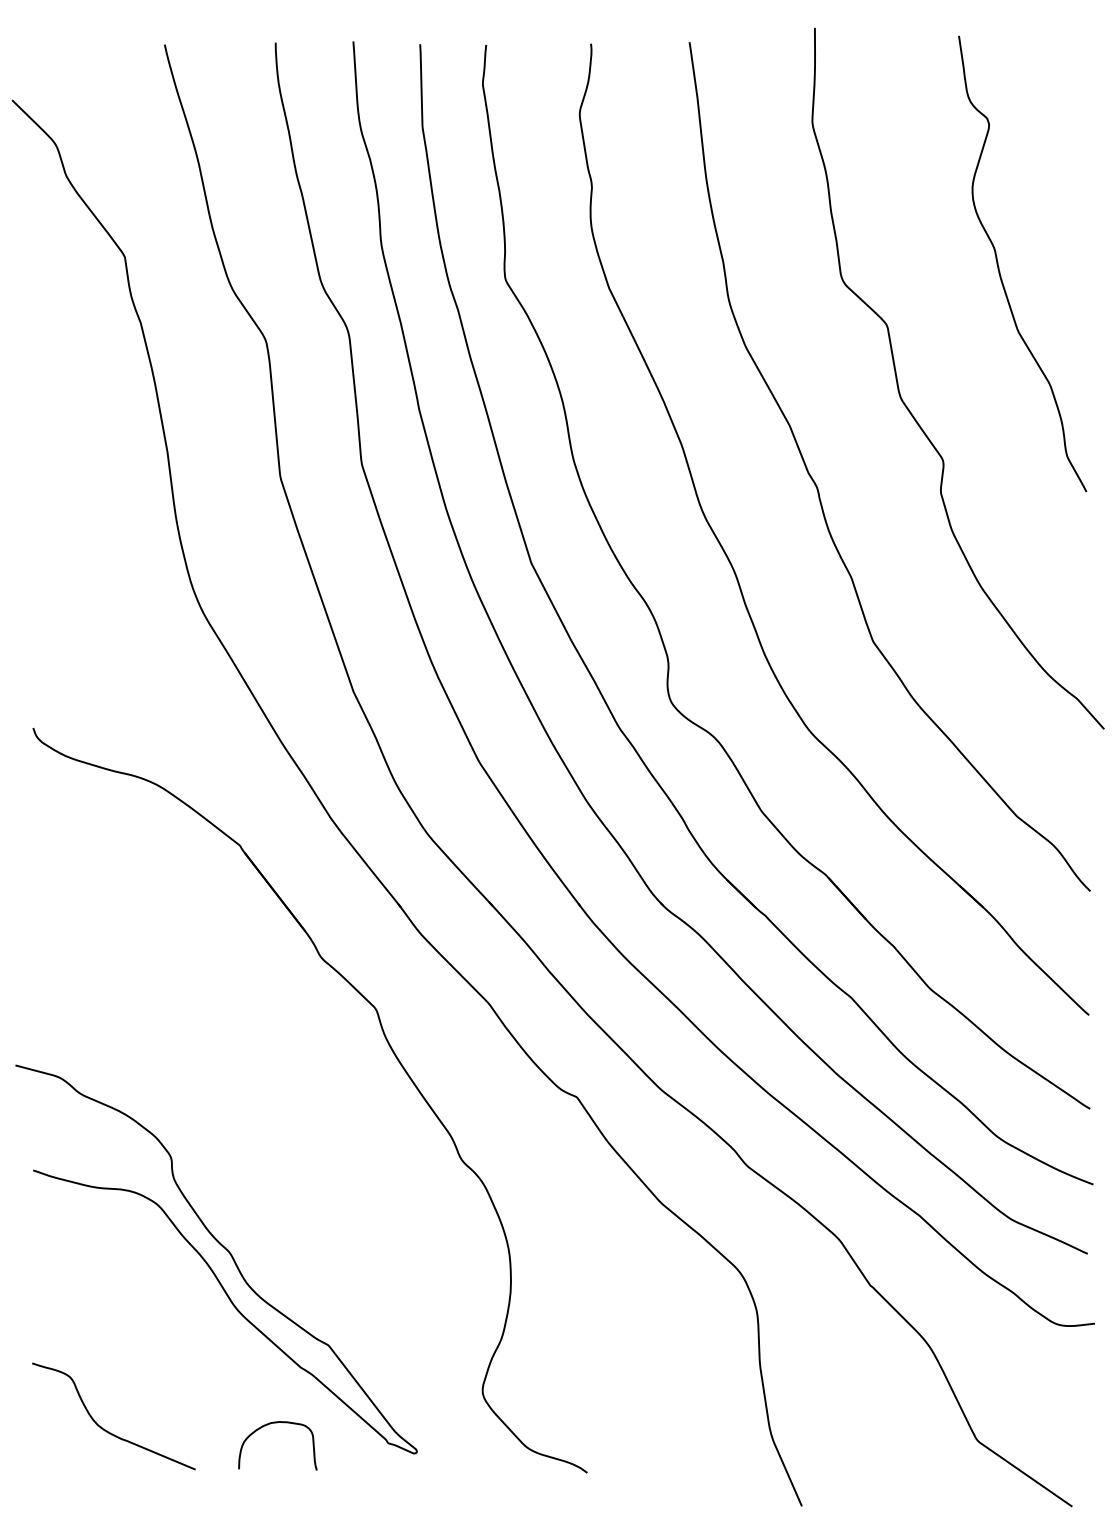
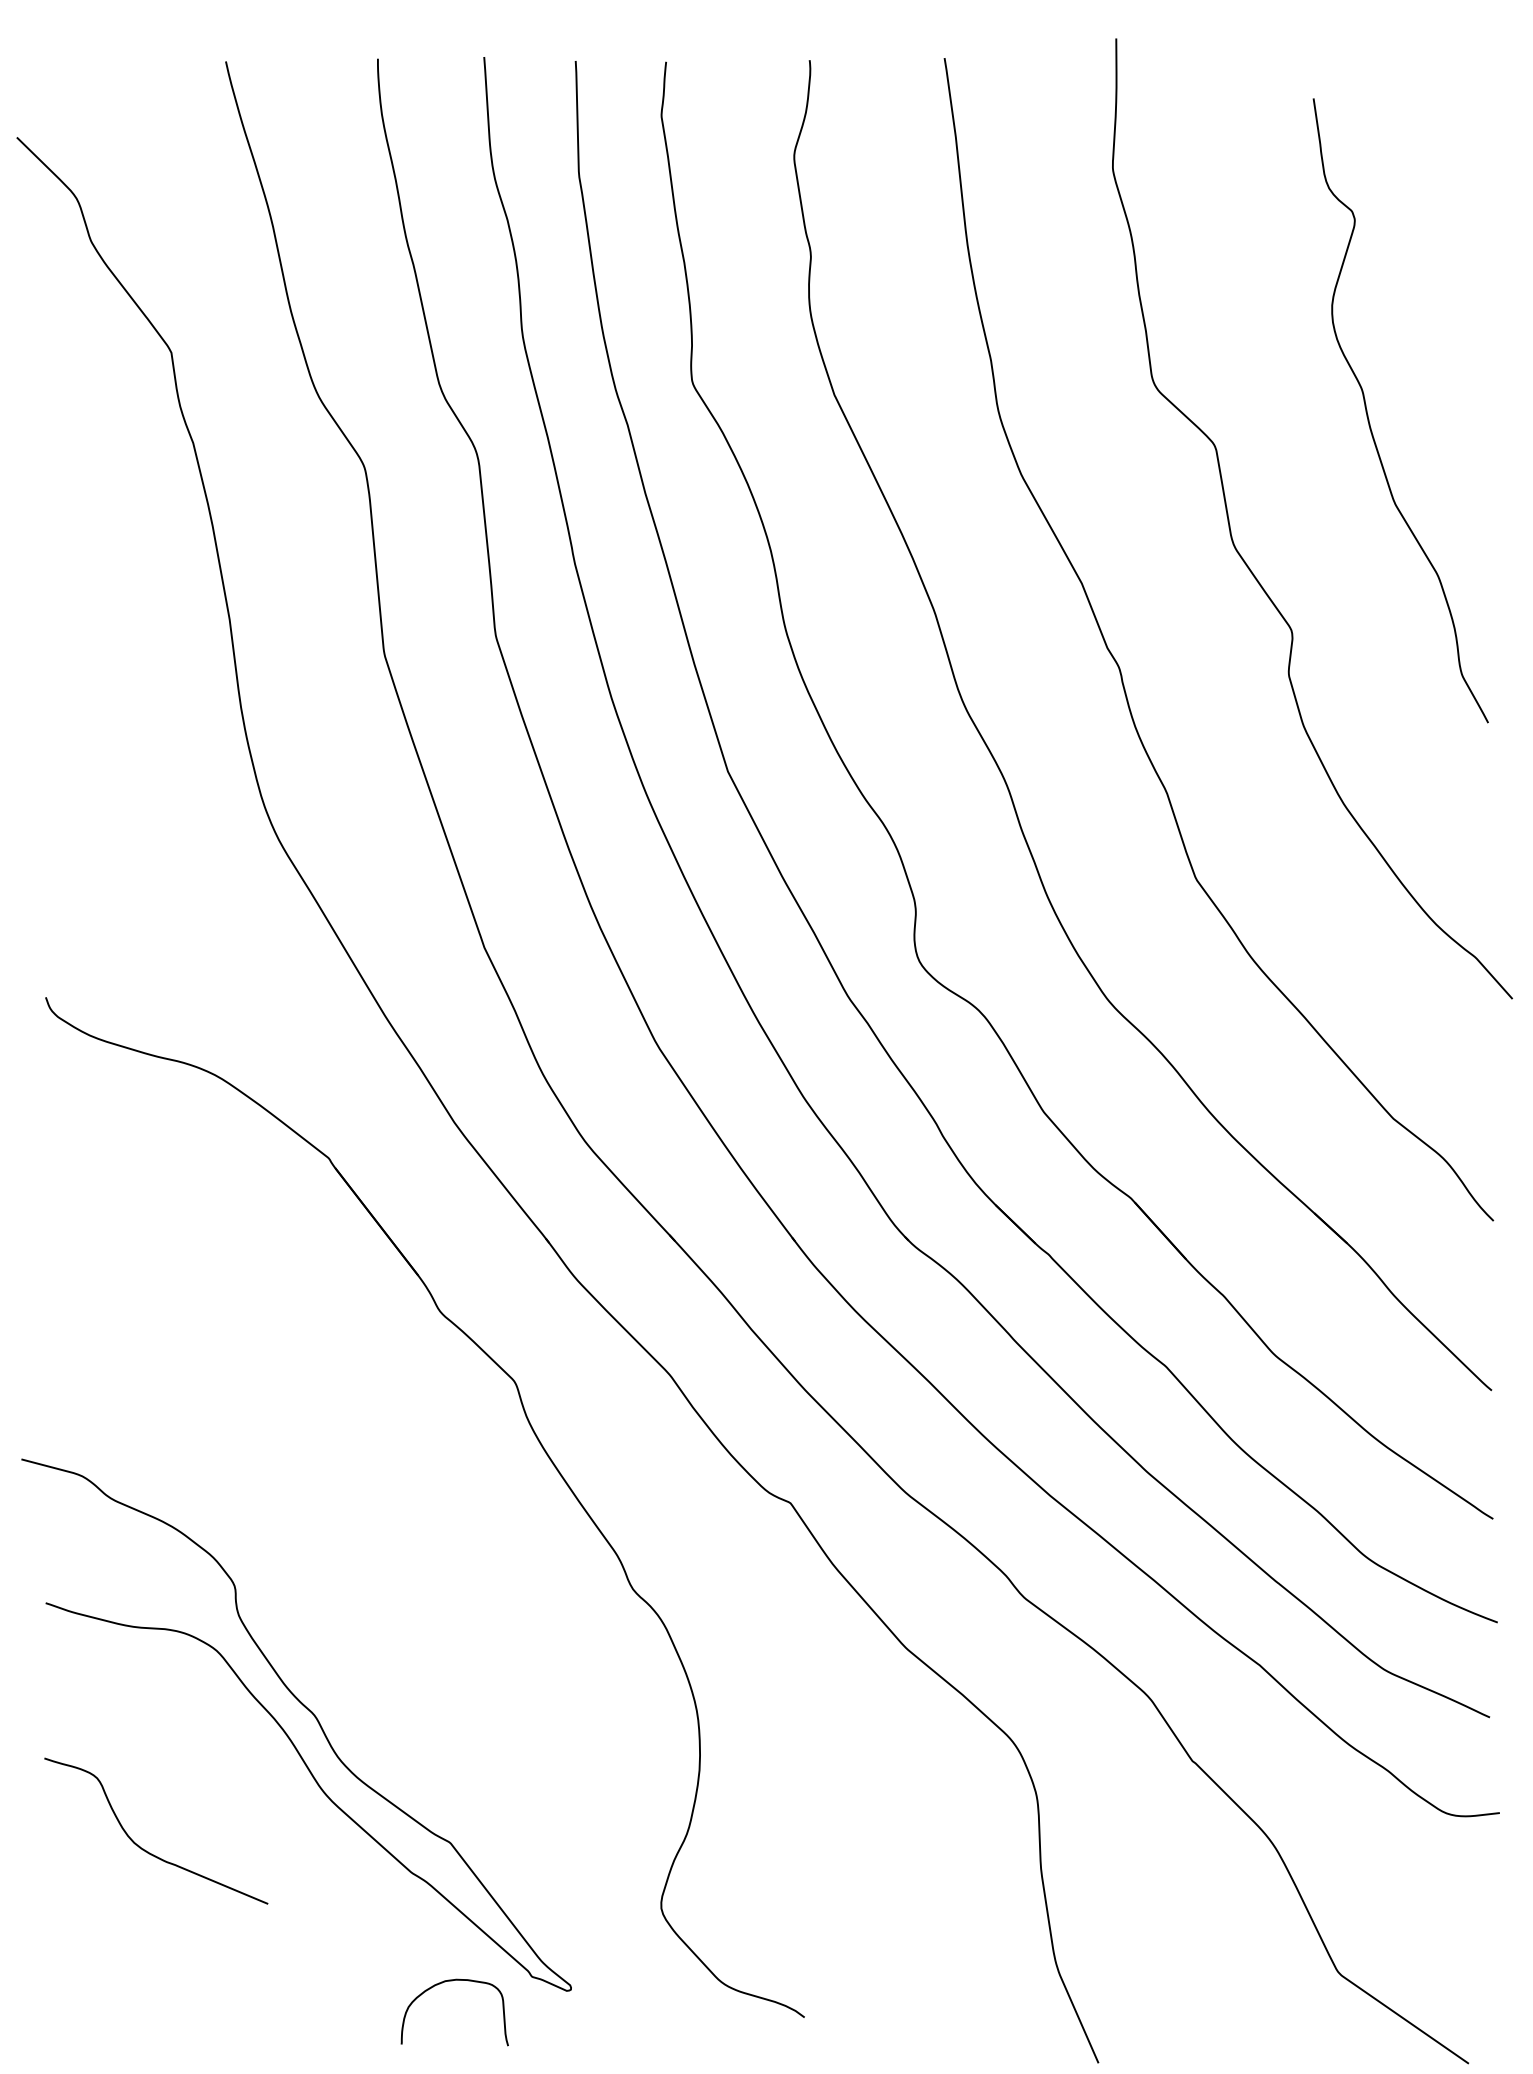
curve: (999, 266) -> (1368, 414), moved
curve: (276, 1423) -> (452, 1981), moved
curve: (106, 1429) -> (145, 1849), moved

